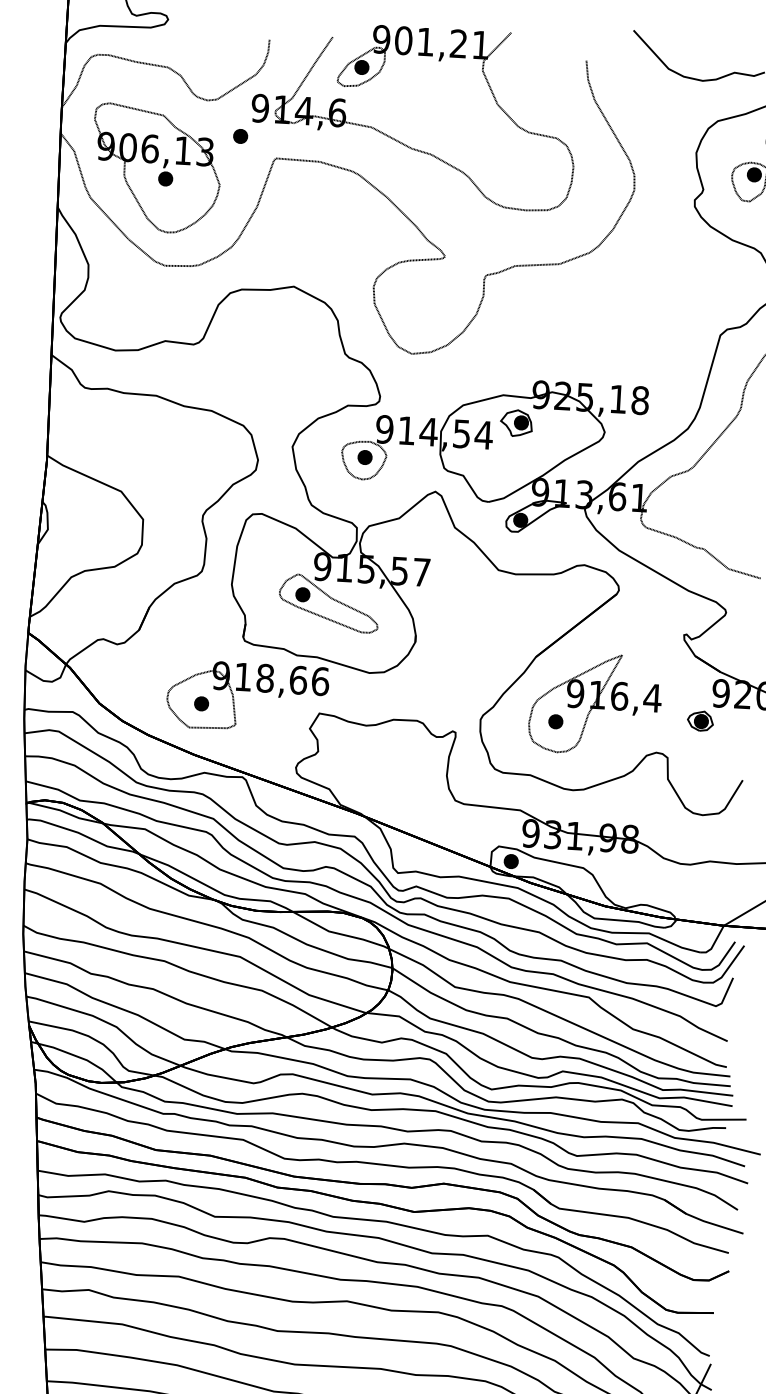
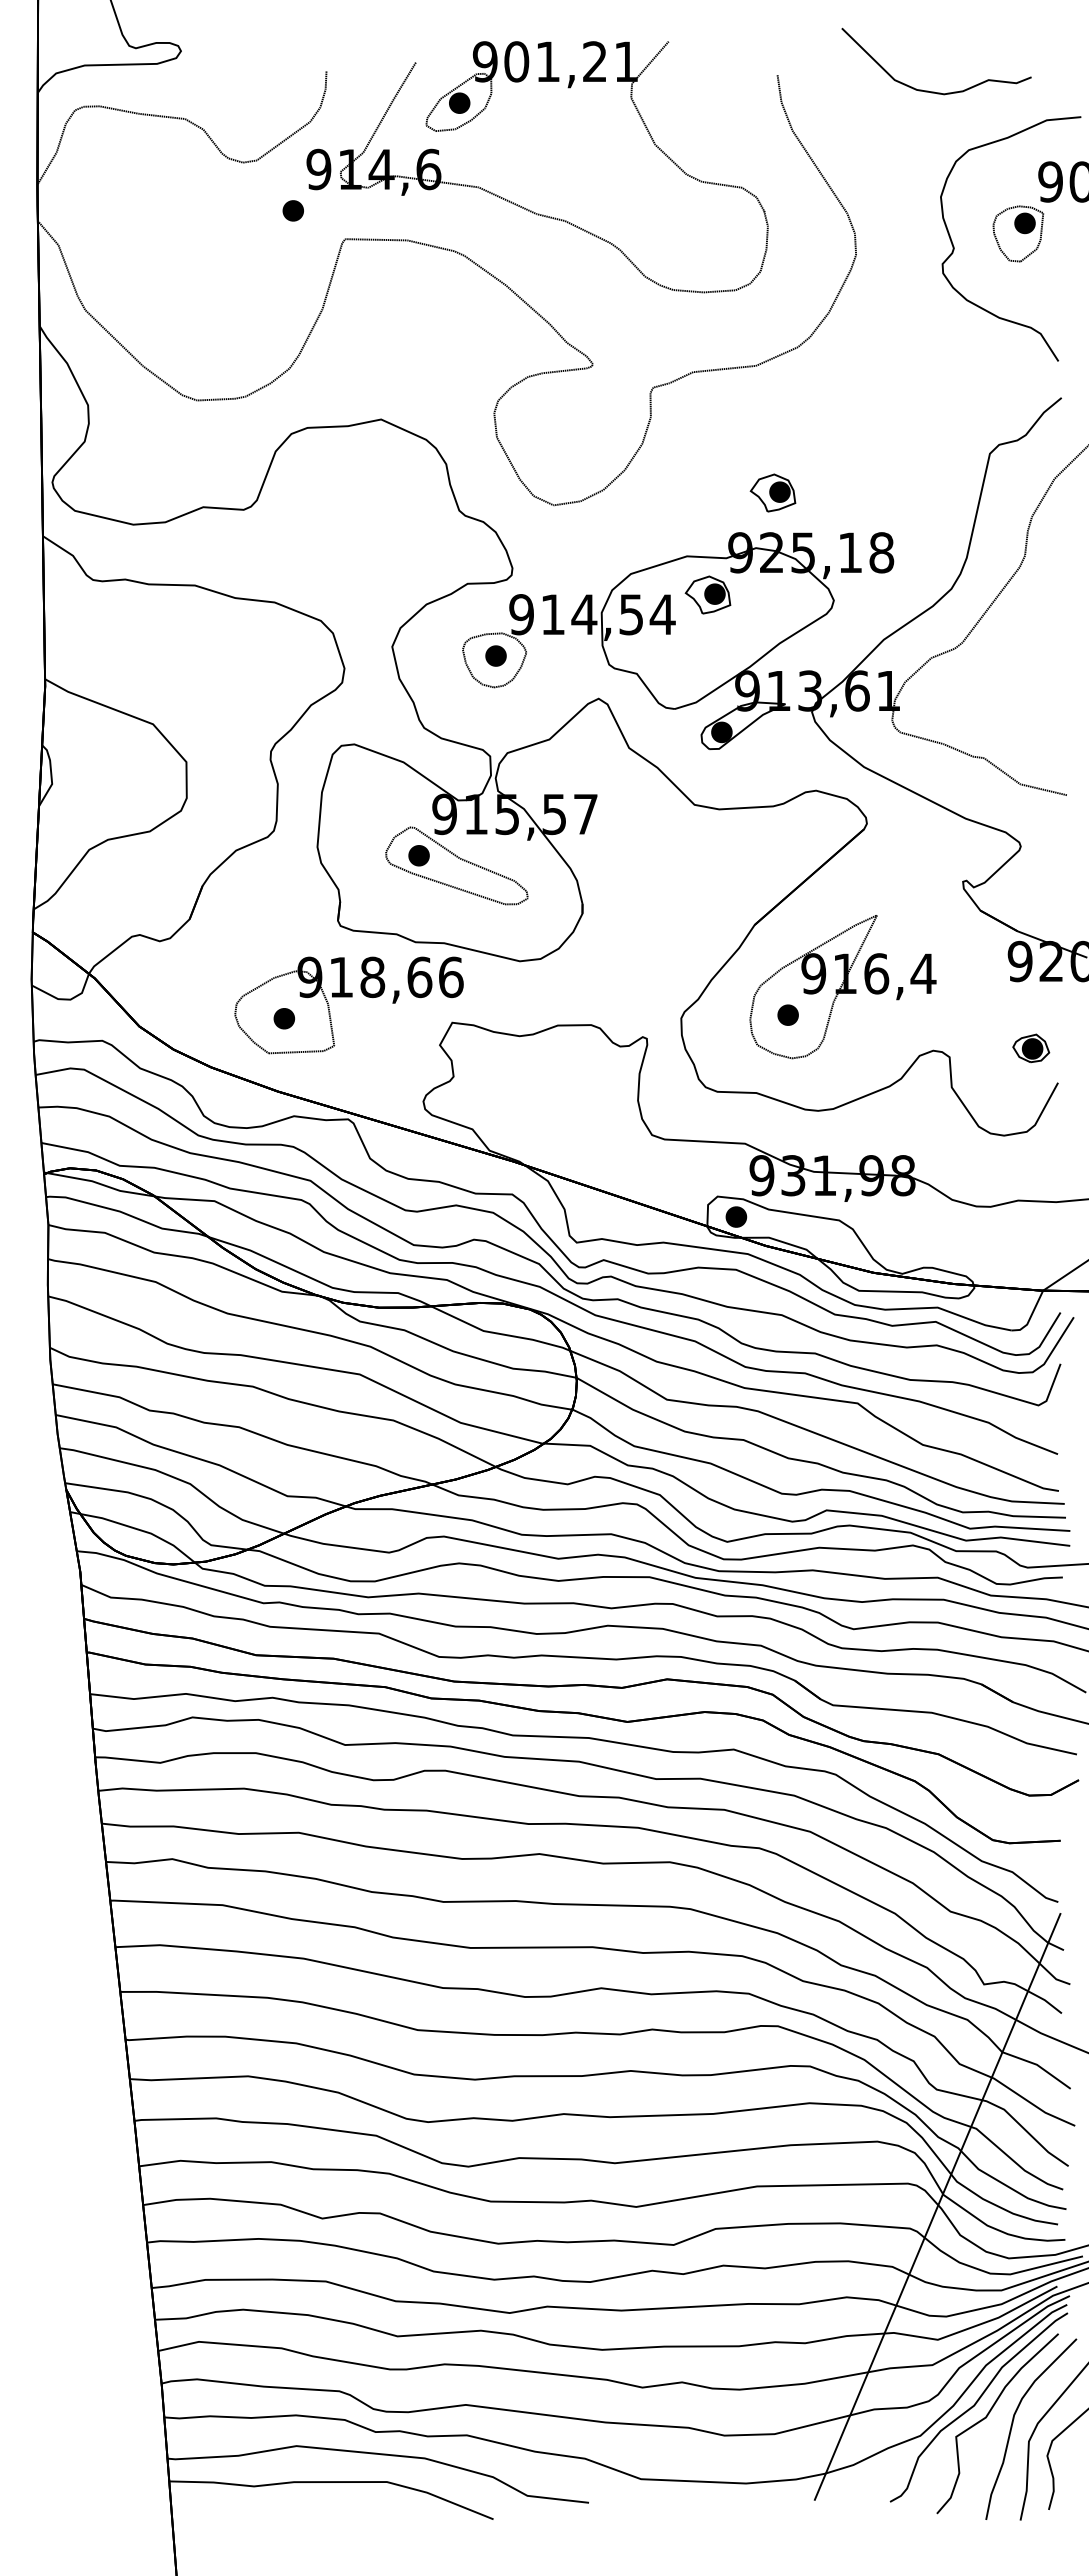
part: (156, 168) -> (176, 263), removed
part: (566, 353) -> (772, 492), added
part: (700, 721) -> (1031, 1048), moved

